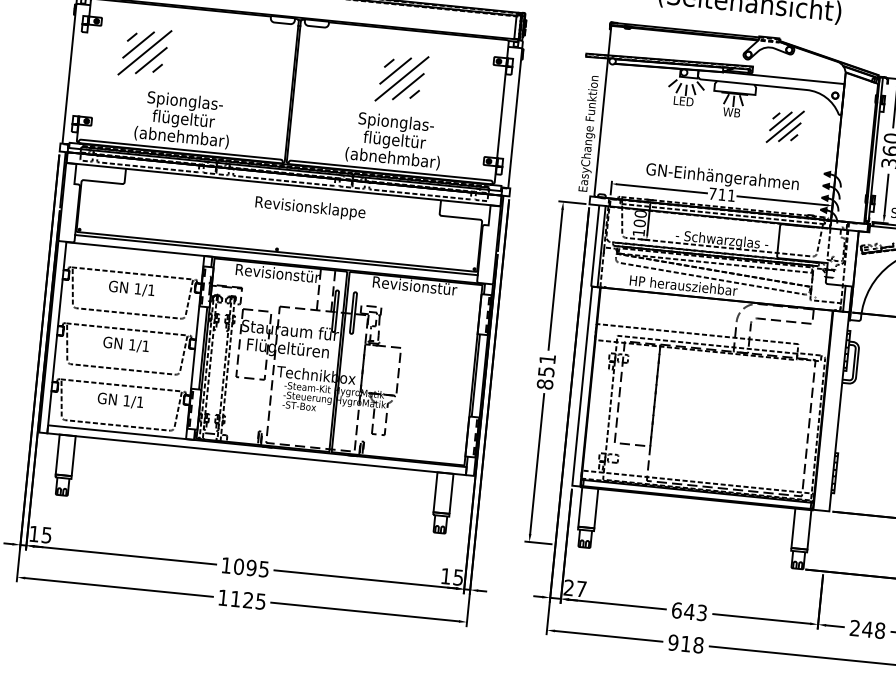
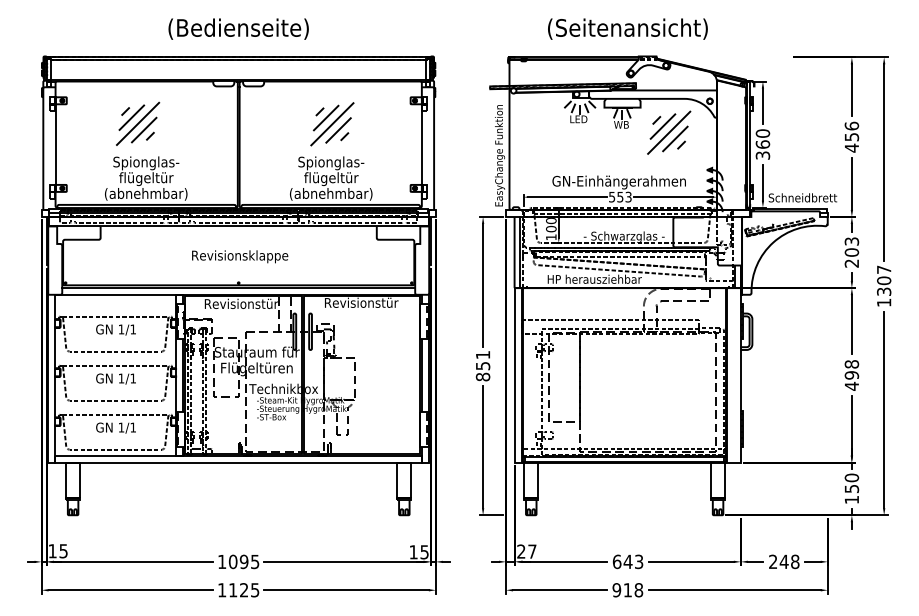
part: (145, 52) -> (138, 123), moved
line: (83, 70) -> (55, 144), added
part: (785, 126) -> (669, 132), size x1.43
text: (722, 194) -> (620, 196), 711 -> 553
text: (310, 208) -> (240, 256), moved

